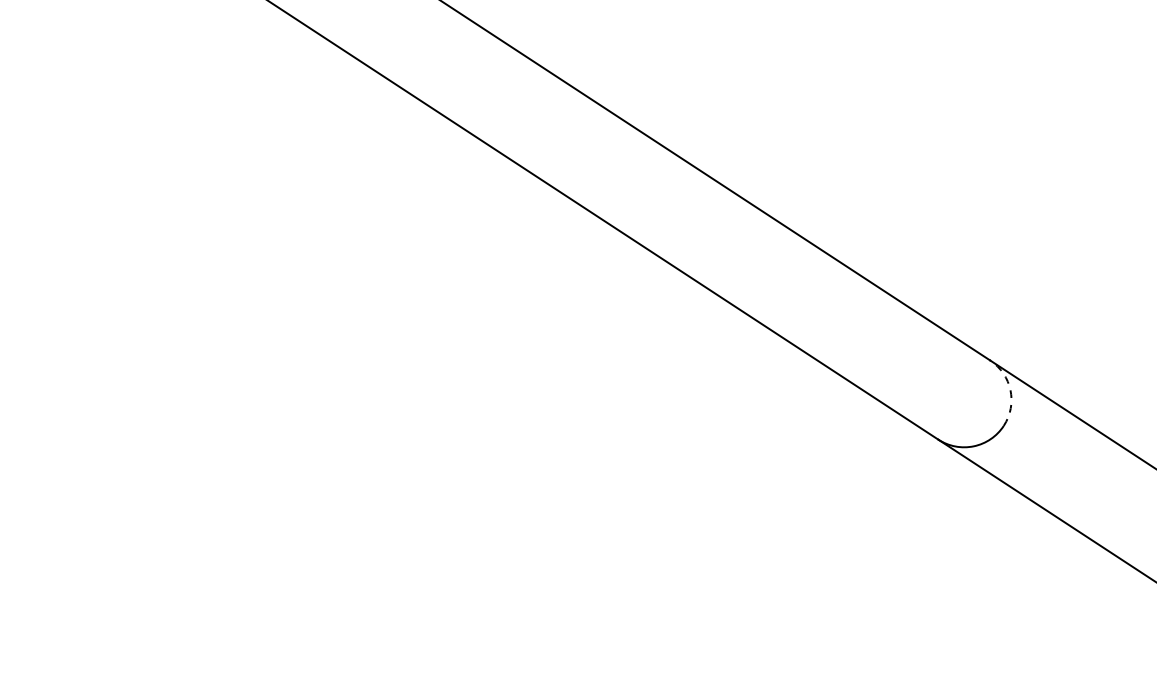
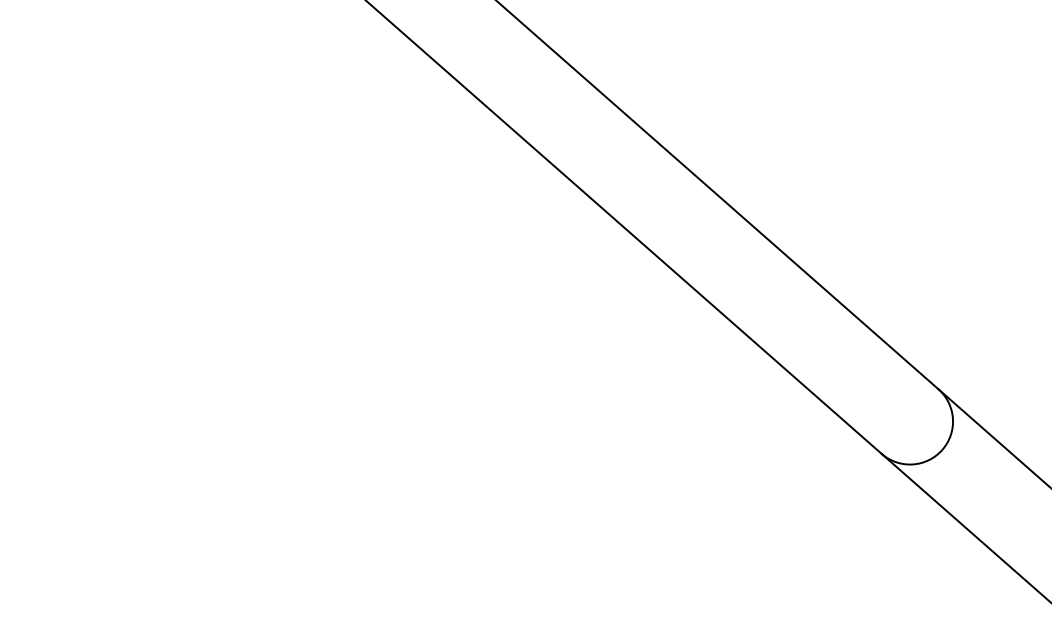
arc: (1009, 390) -> (952, 418), dashed -> solid

